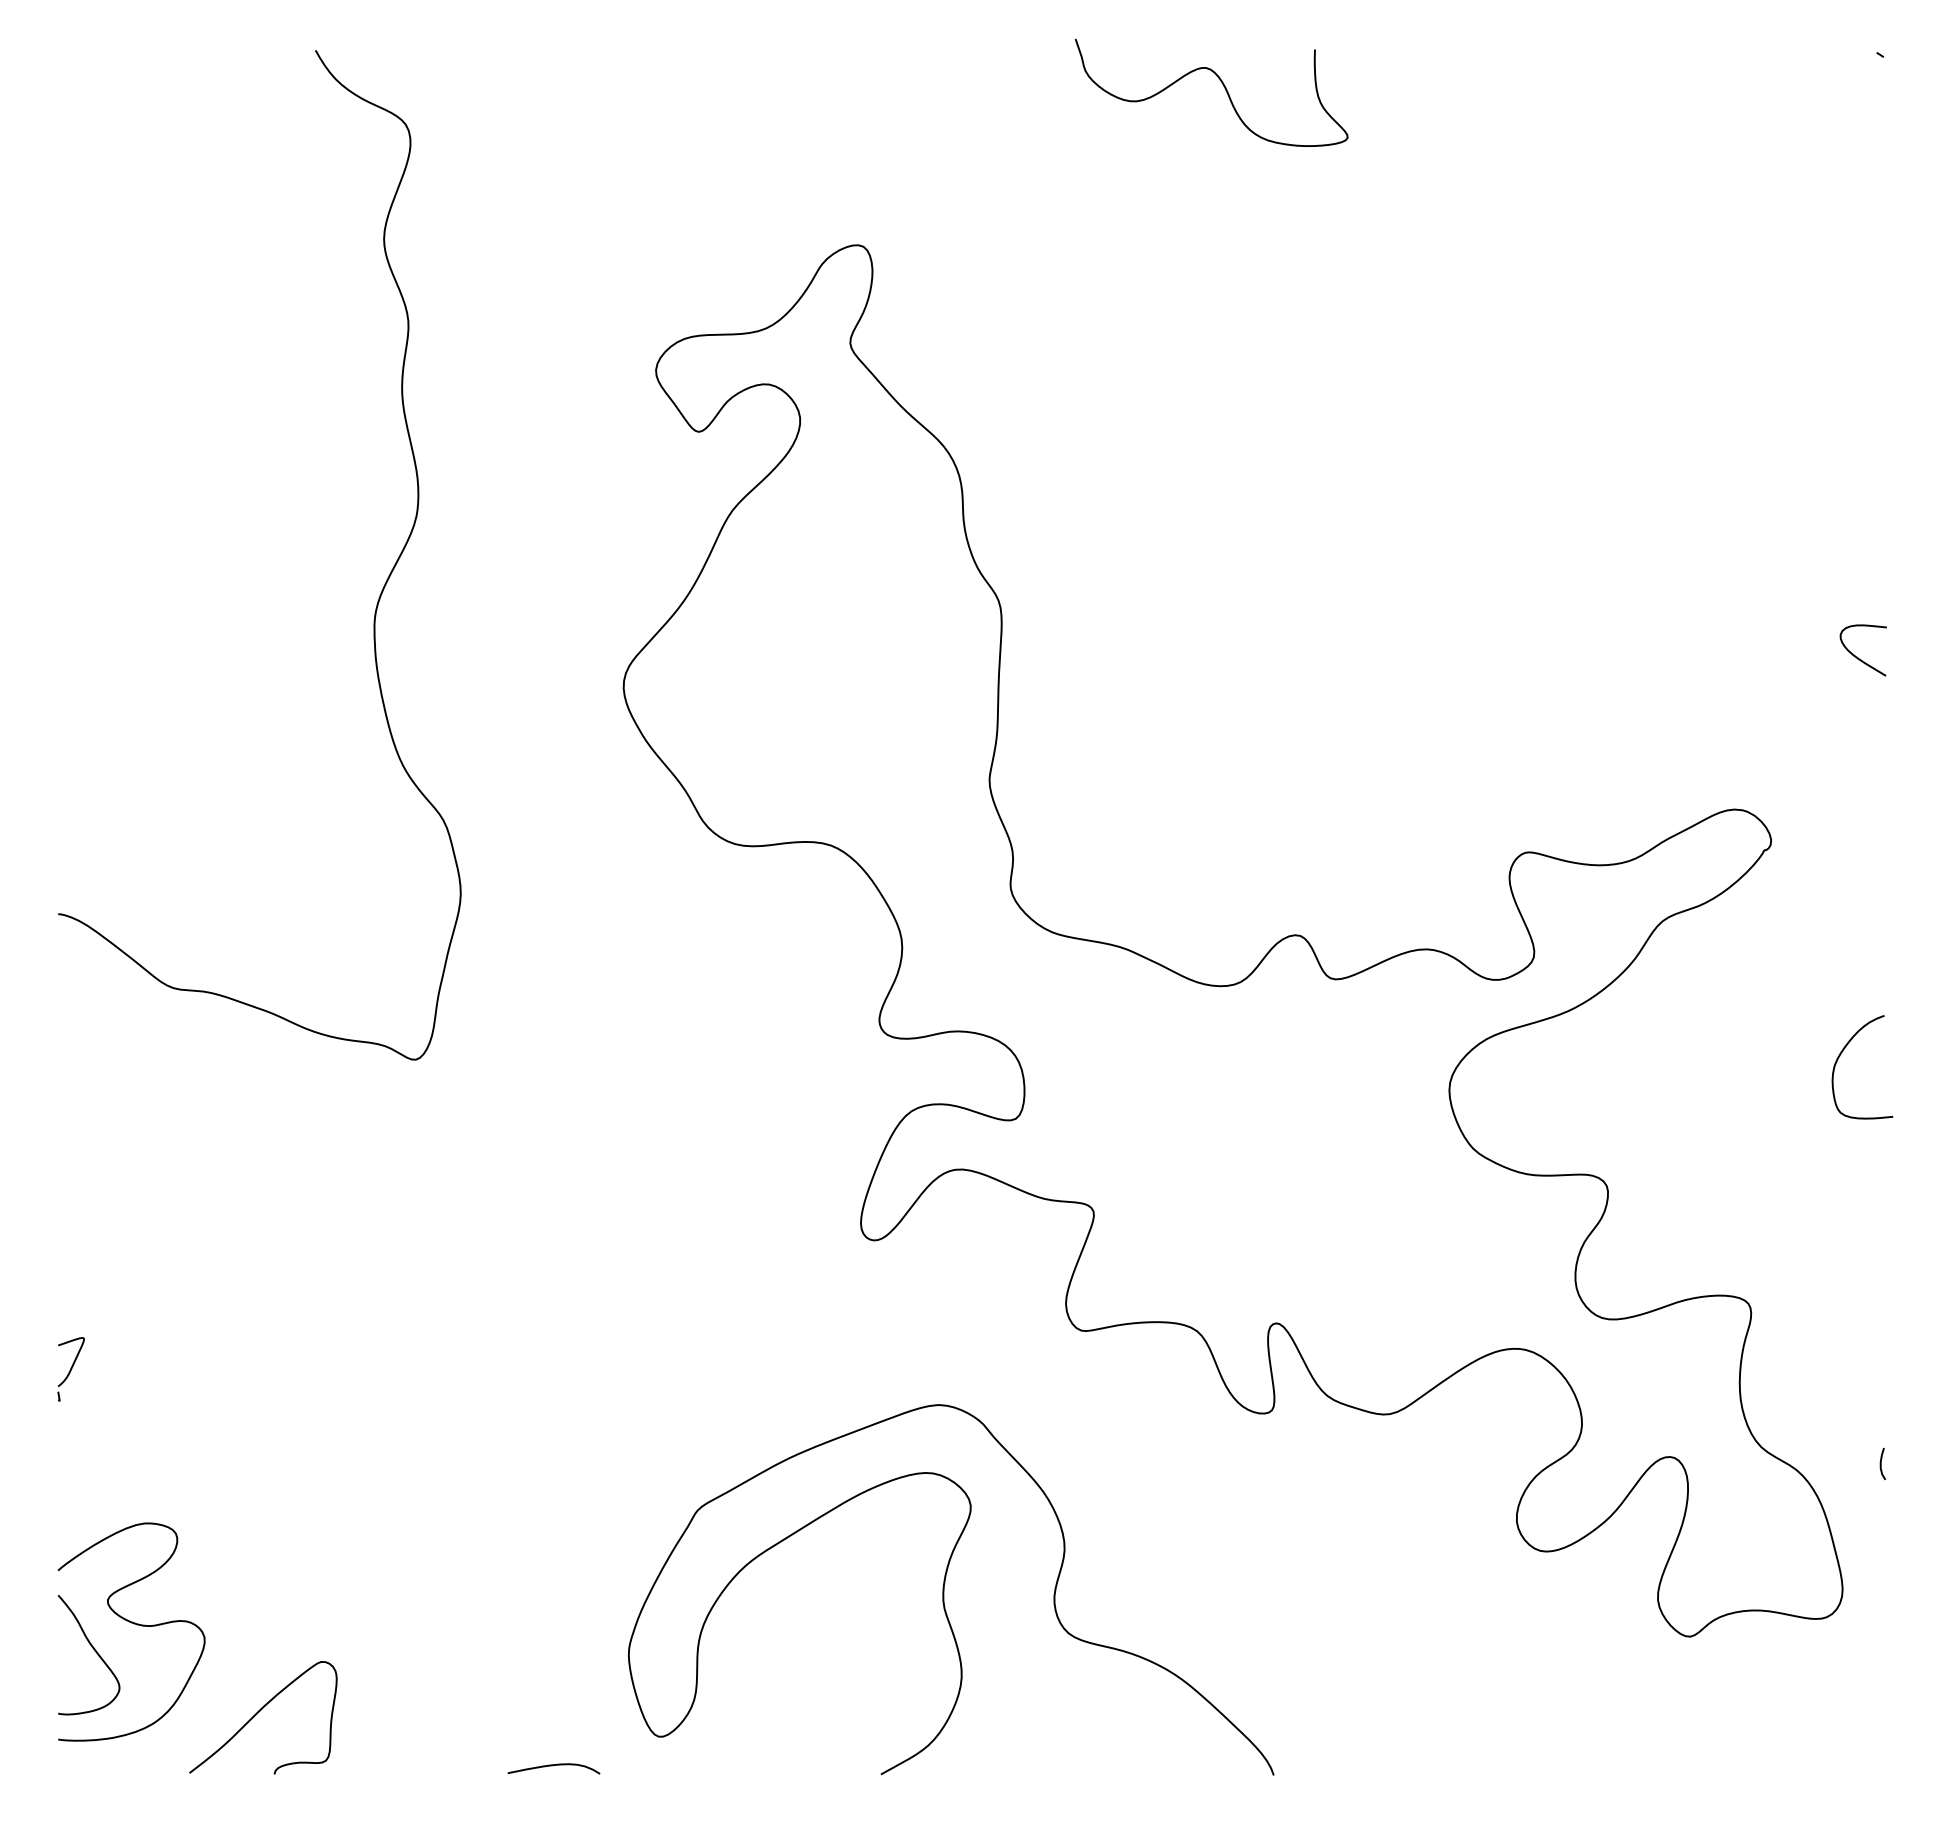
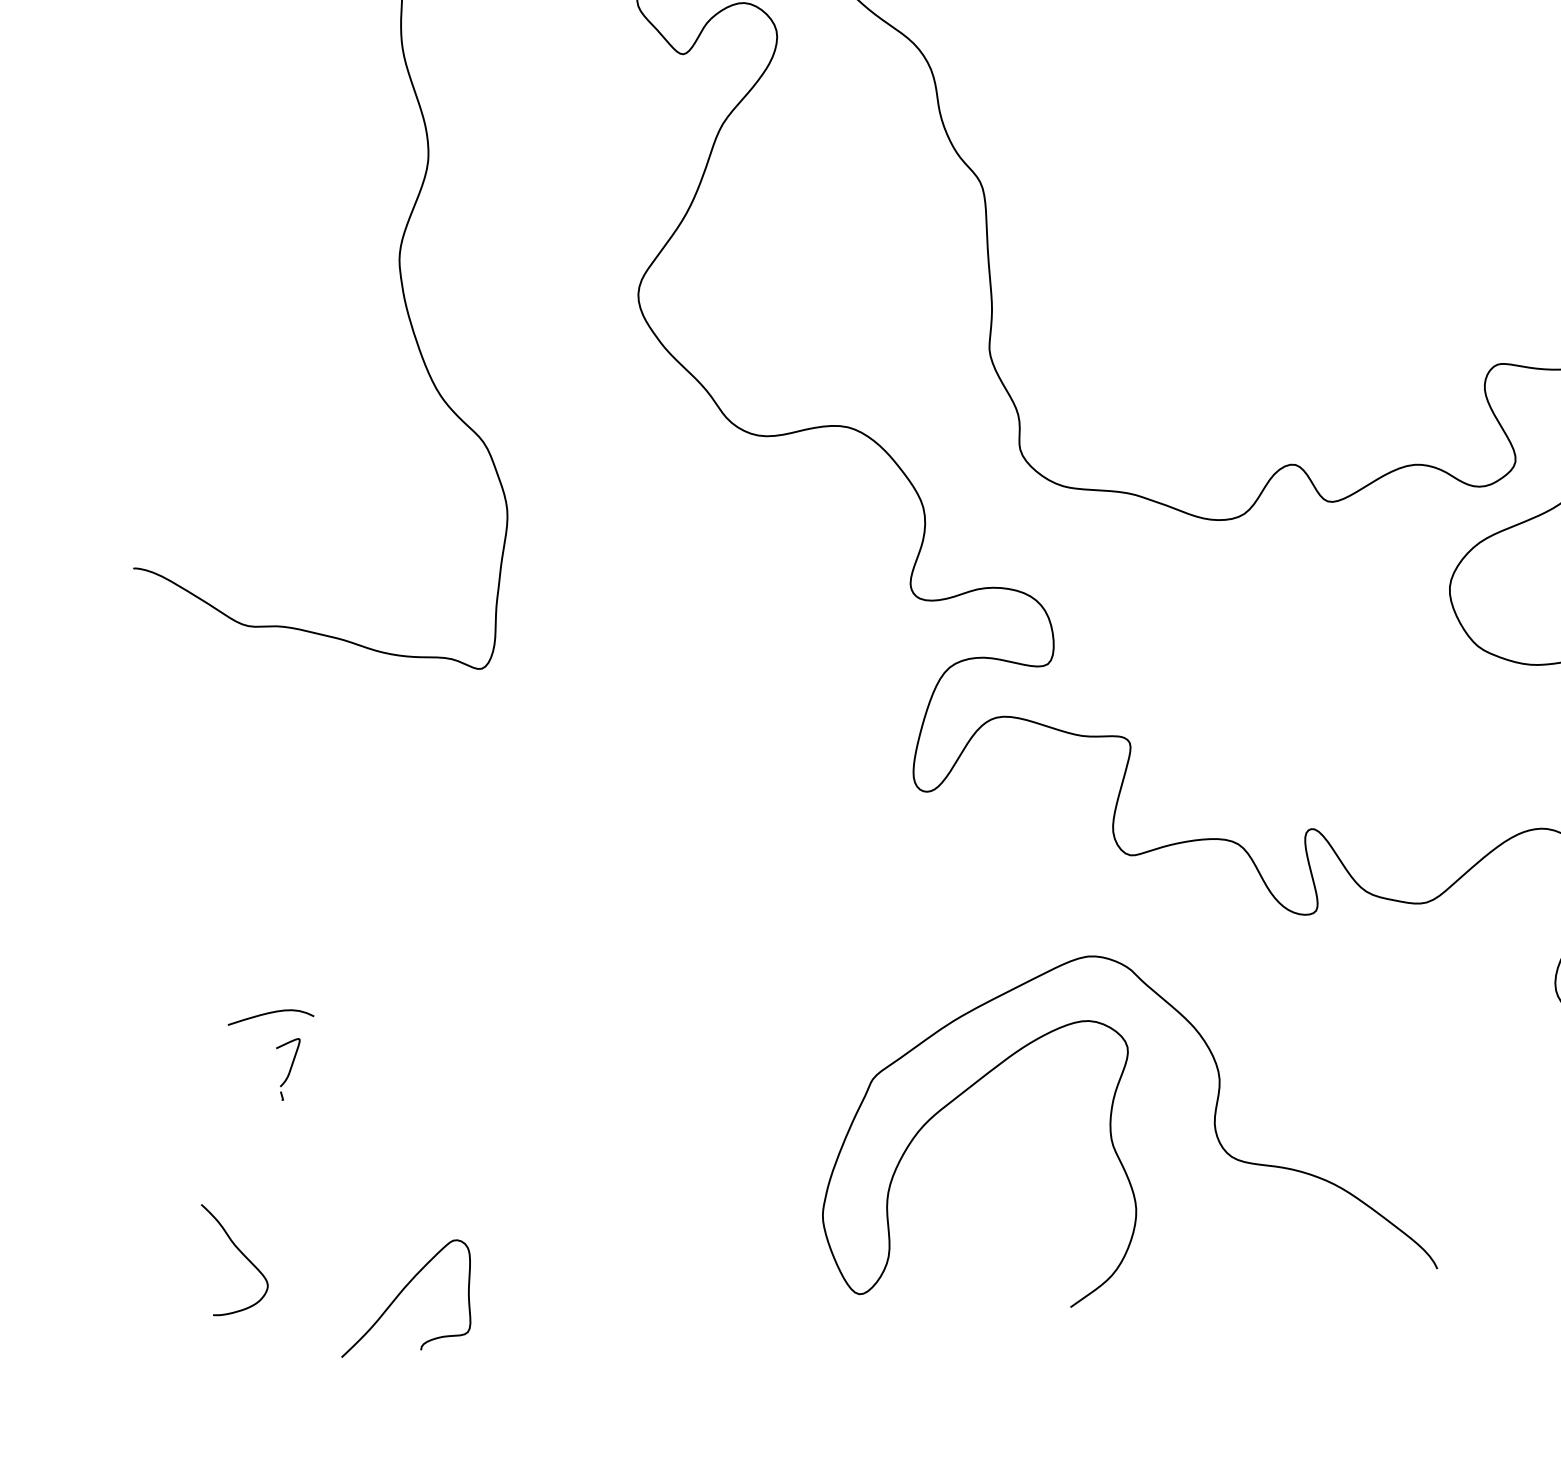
part: (70, 1369) -> (290, 1069), moved
curve: (944, 1589) -> (1111, 1128), moved
curve: (134, 1624) -> (275, 1224), removed
curve: (552, 1766) -> (269, 1014), moved

